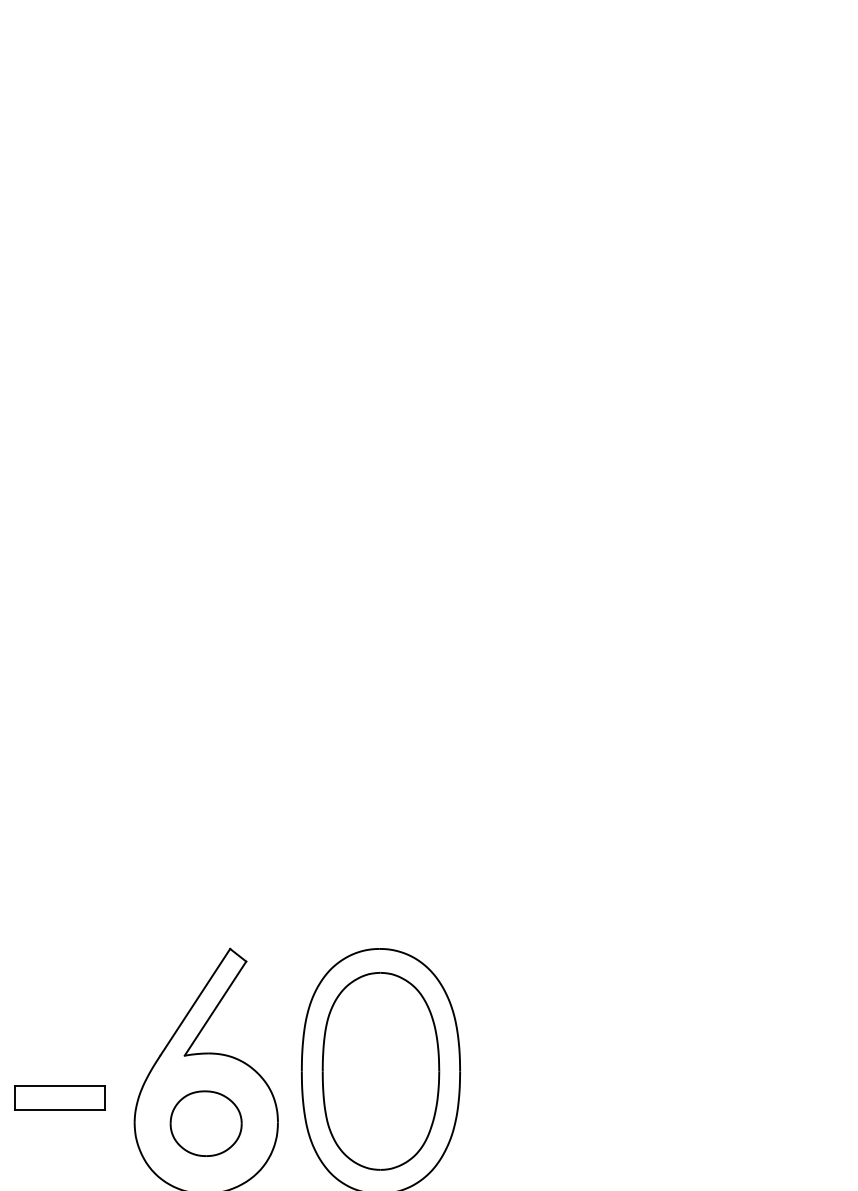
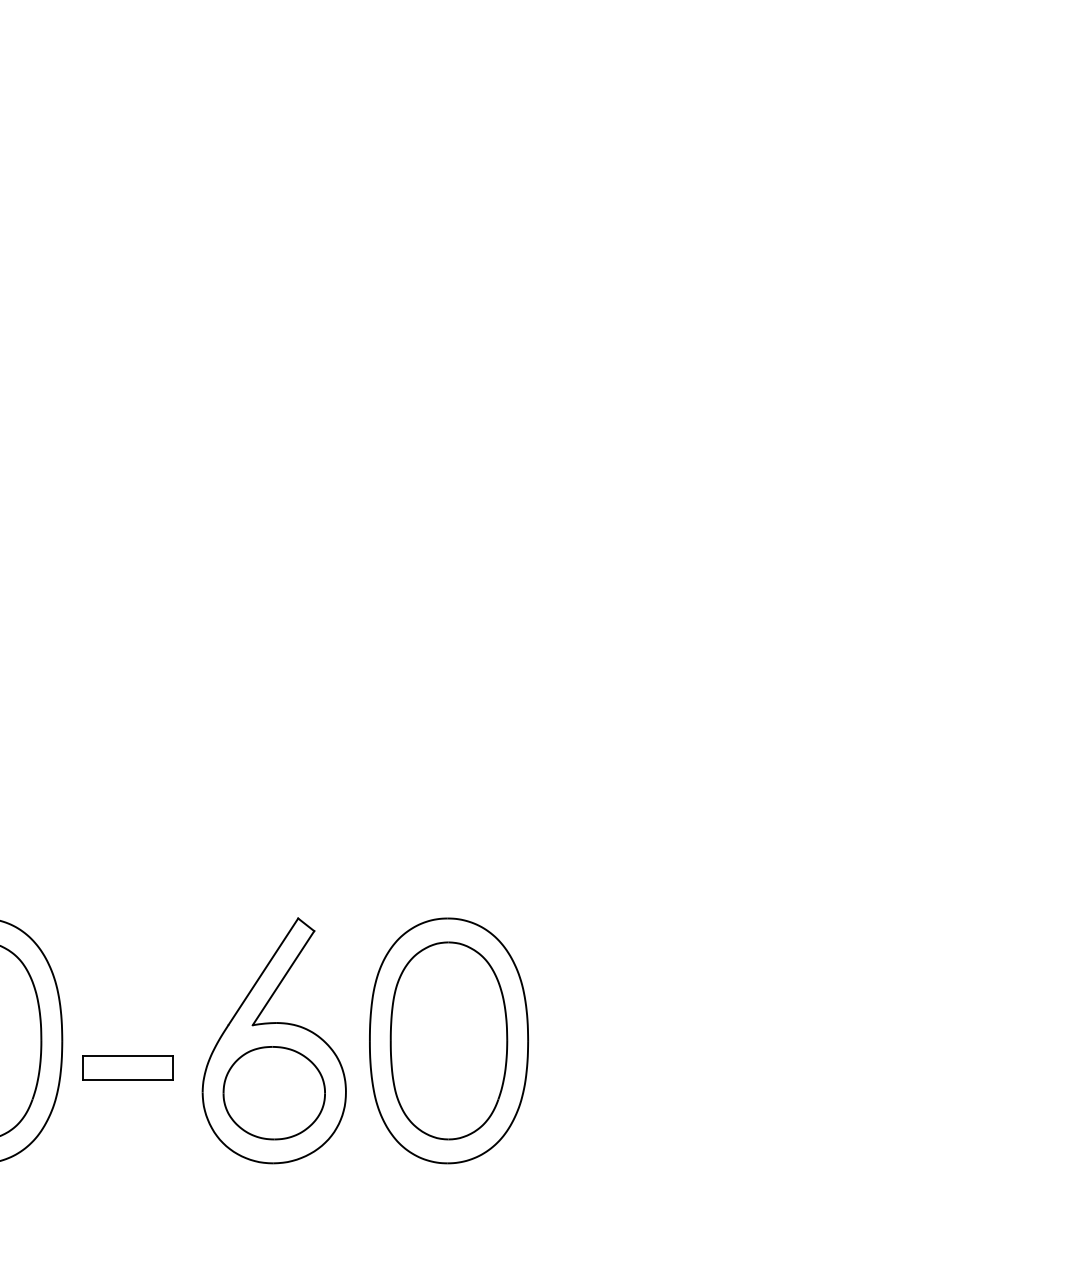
part: (205, 1123) -> (273, 1093), size x1.43

